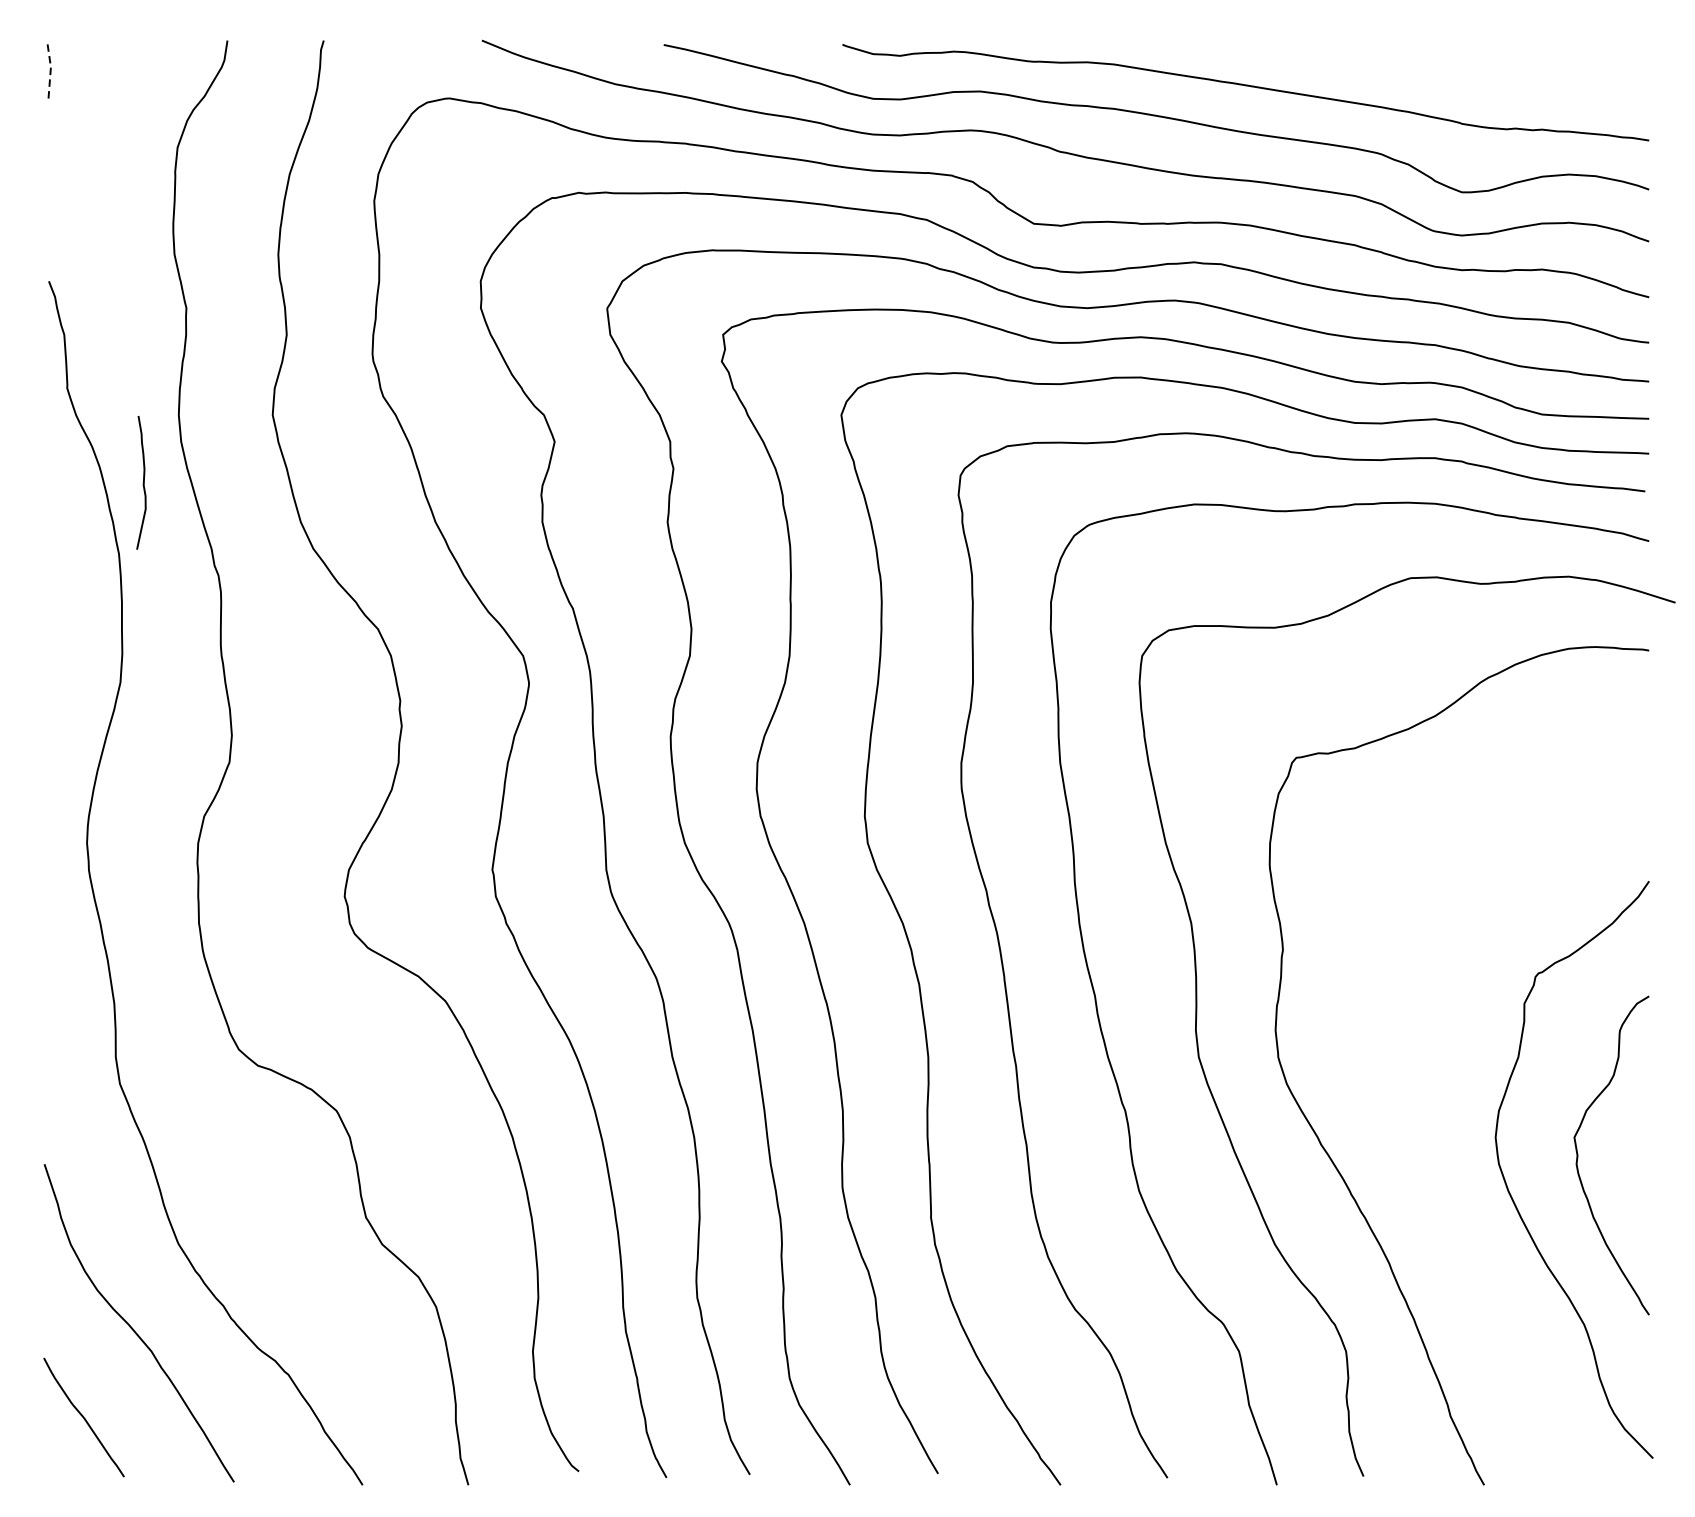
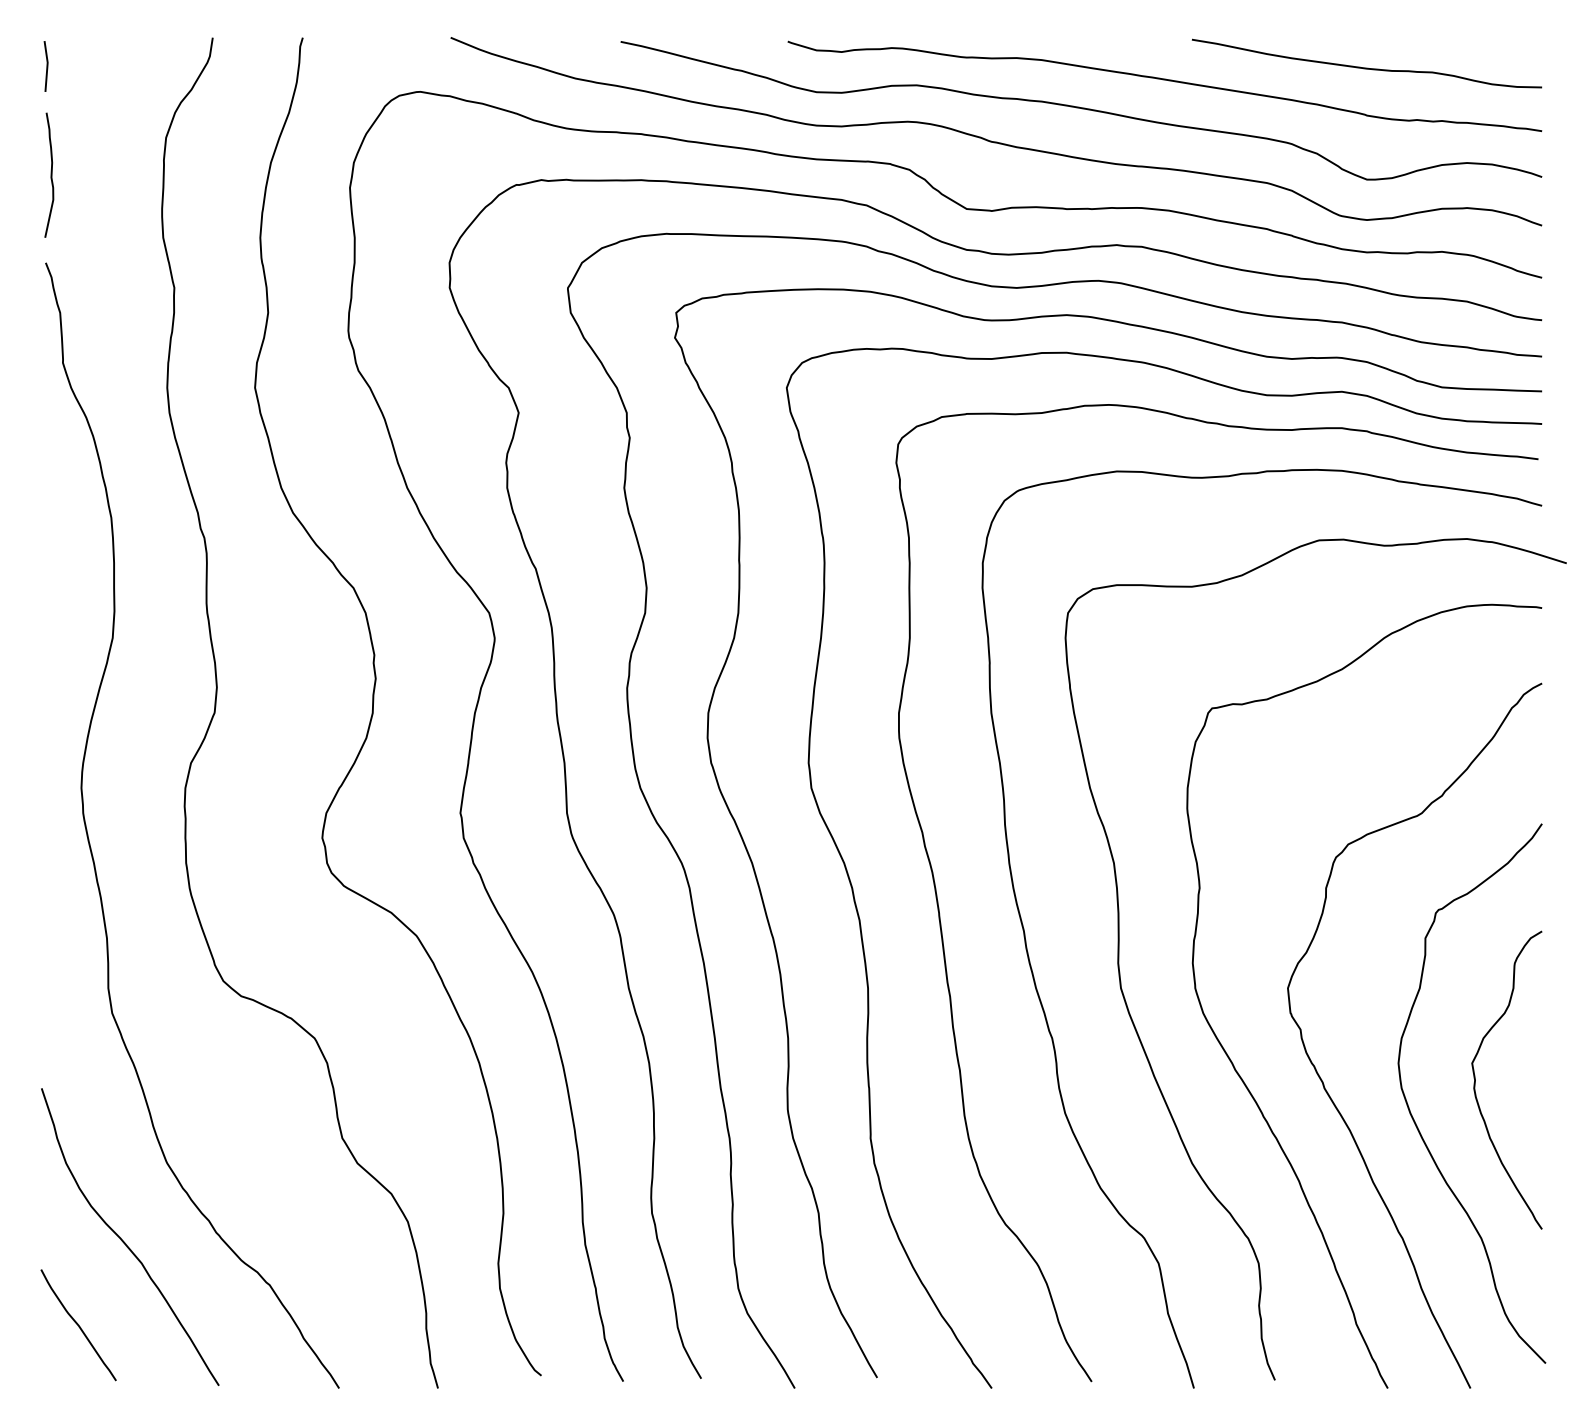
line: (50, 70) -> (47, 65), dashed -> solid
curve: (1461, 72) -> (1366, 67), added
curve: (142, 482) -> (50, 174), moved
curve: (1415, 1156) -> (1323, 1081), added

